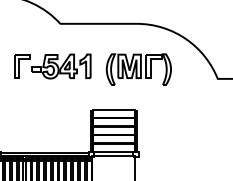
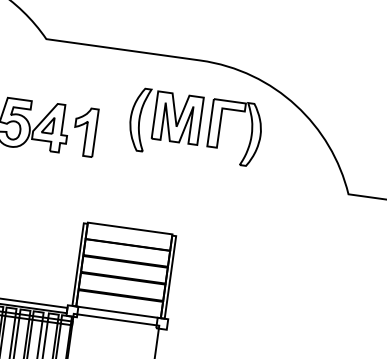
part: (138, 69) -> (194, 126), moved

